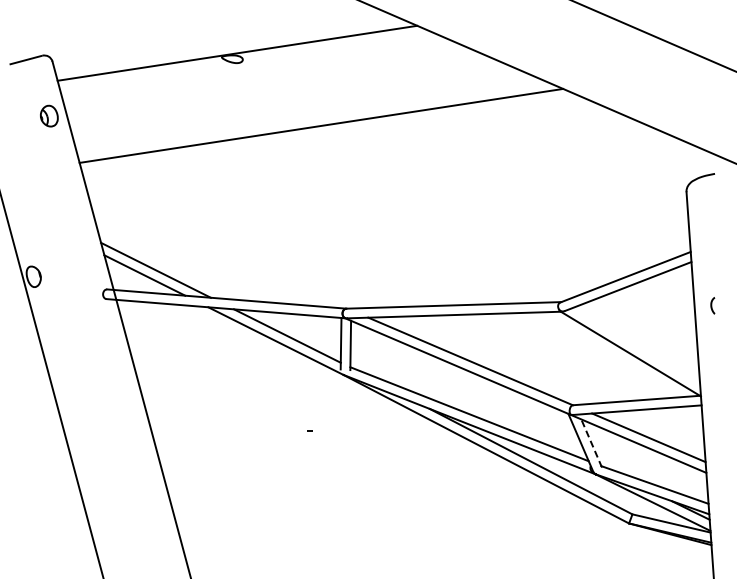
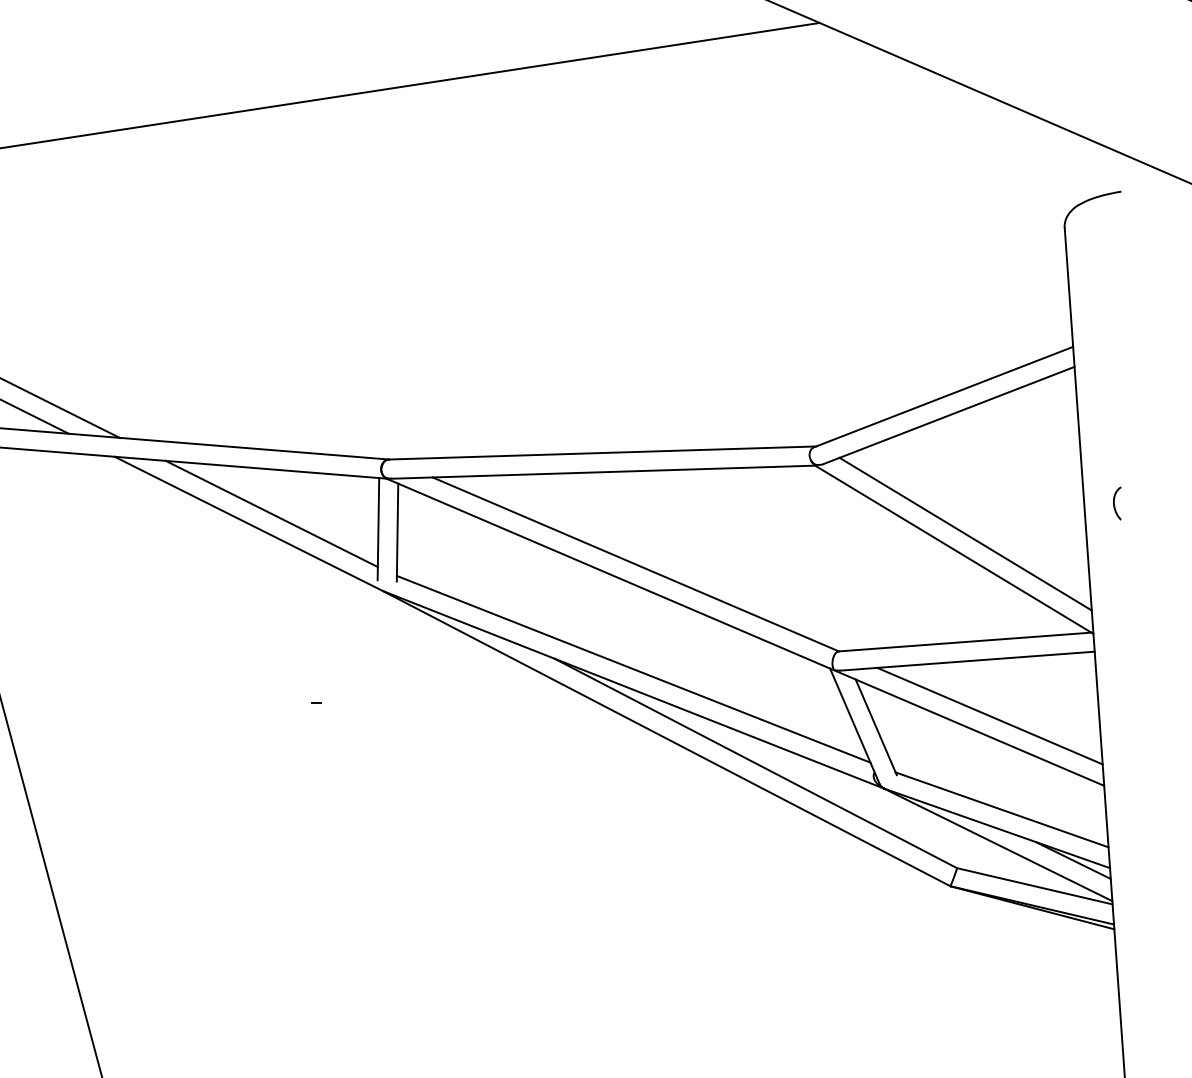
curve: (712, 305) -> (1116, 502), moved
line: (636, 345) -> (965, 532), added
line: (591, 443) -> (875, 727), dashed -> solid

